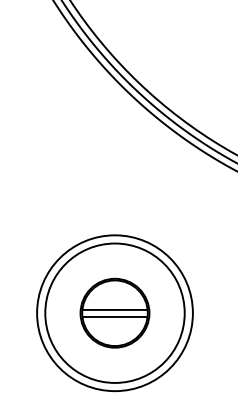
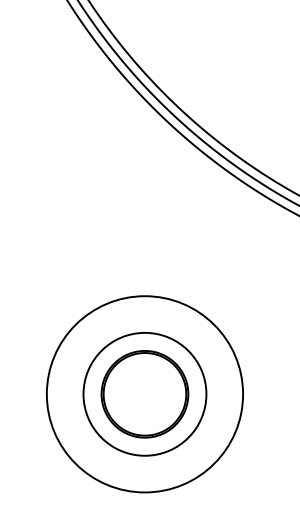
line: (114, 309) -> (144, 389), removed
circle: (114, 312) -> (144, 393), size x0.7
line: (114, 316) -> (144, 398), removed

